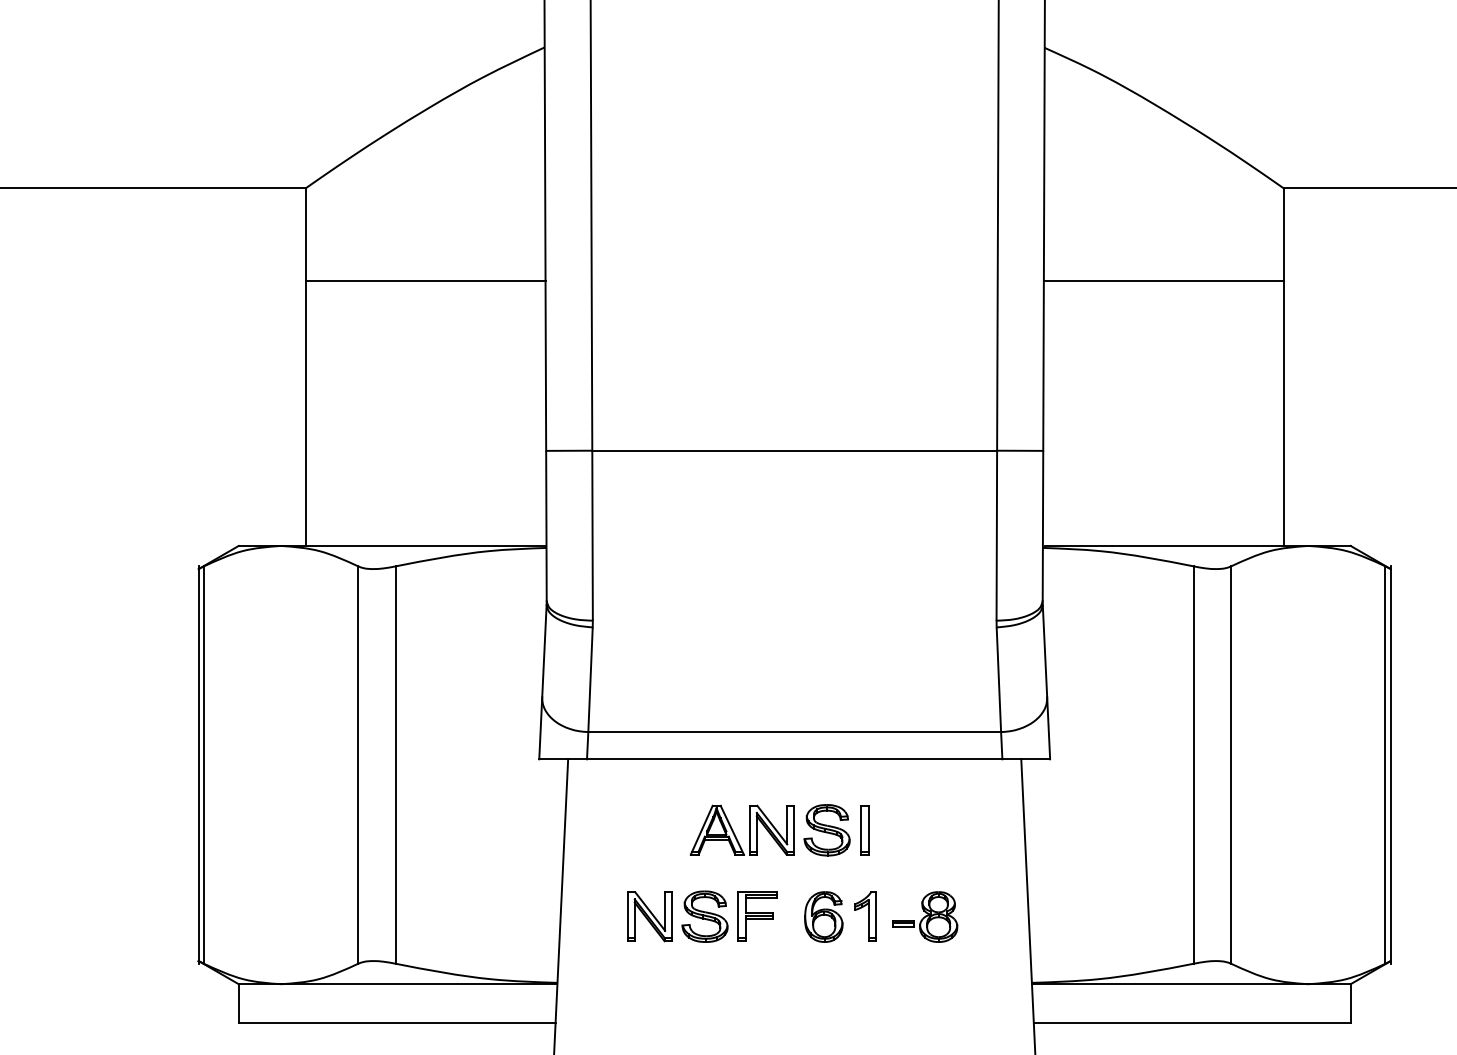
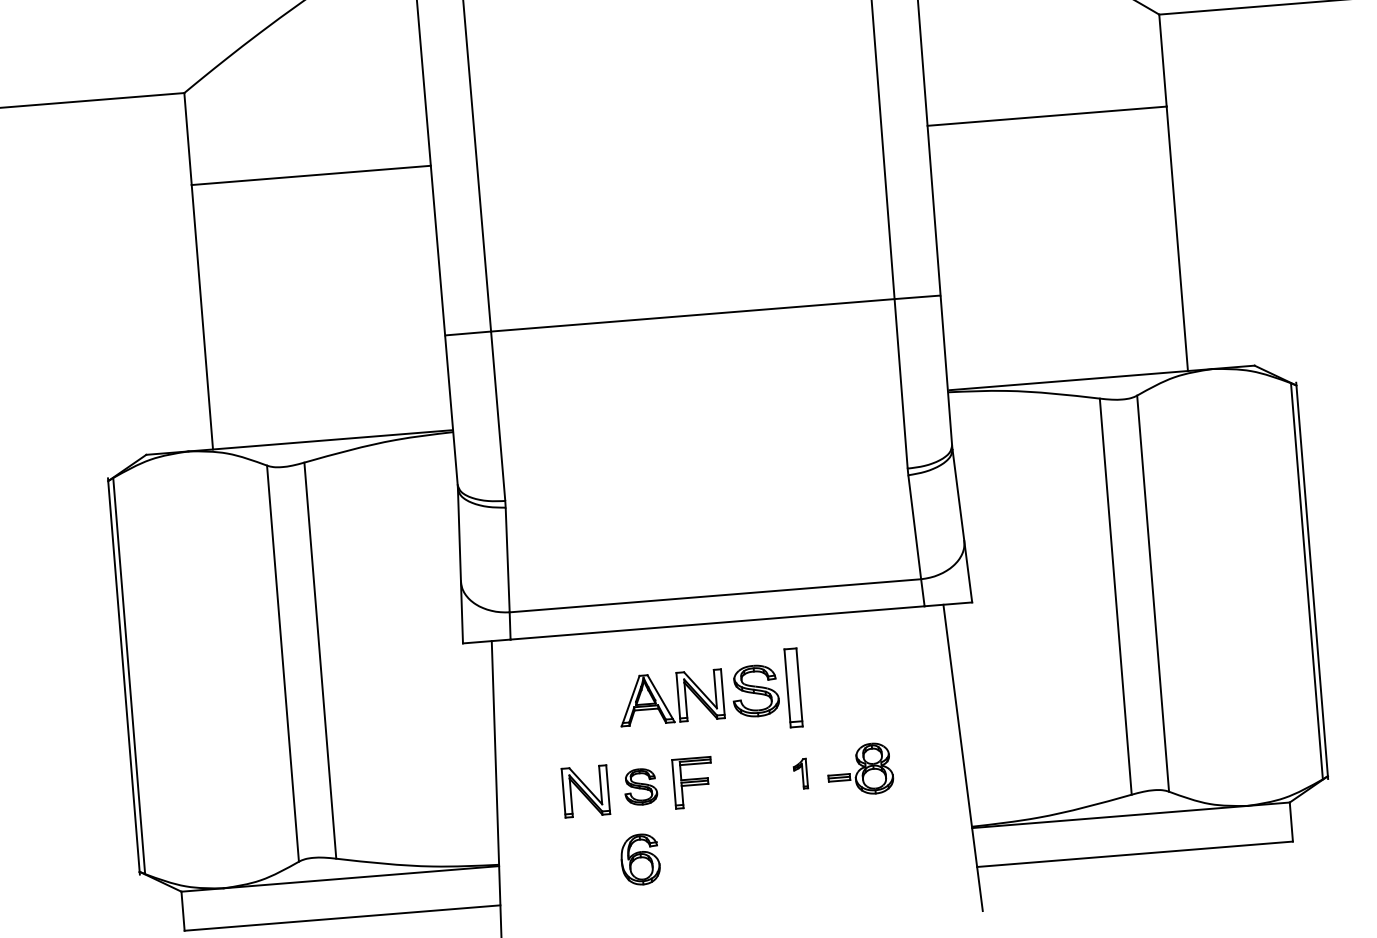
part: (864, 830) -> (792, 688), size x1.6
part: (704, 916) -> (640, 786), size x0.7
part: (823, 916) -> (640, 859), moved
part: (865, 916) -> (800, 773), size x0.6

